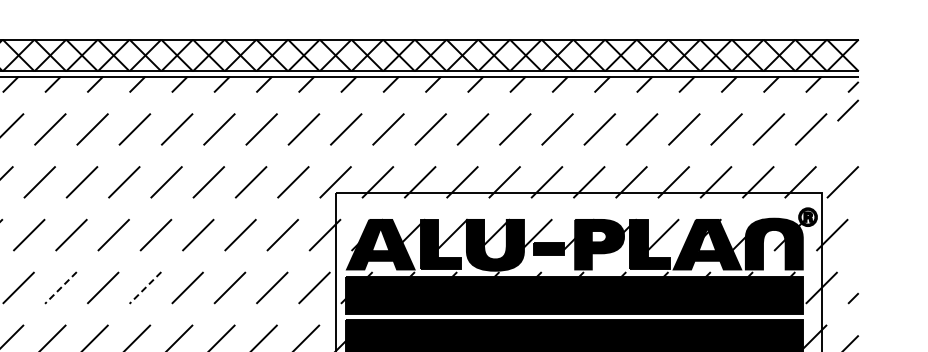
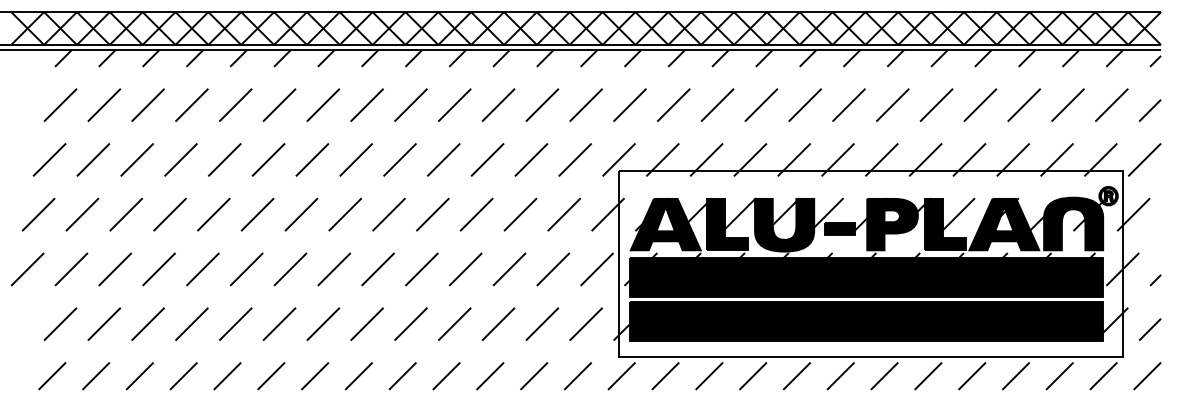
line: (847, 110) -> (1149, 110), moved
line: (60, 288) -> (333, 269), dashed -> solid
line: (145, 288) -> (421, 269), dashed -> solid

